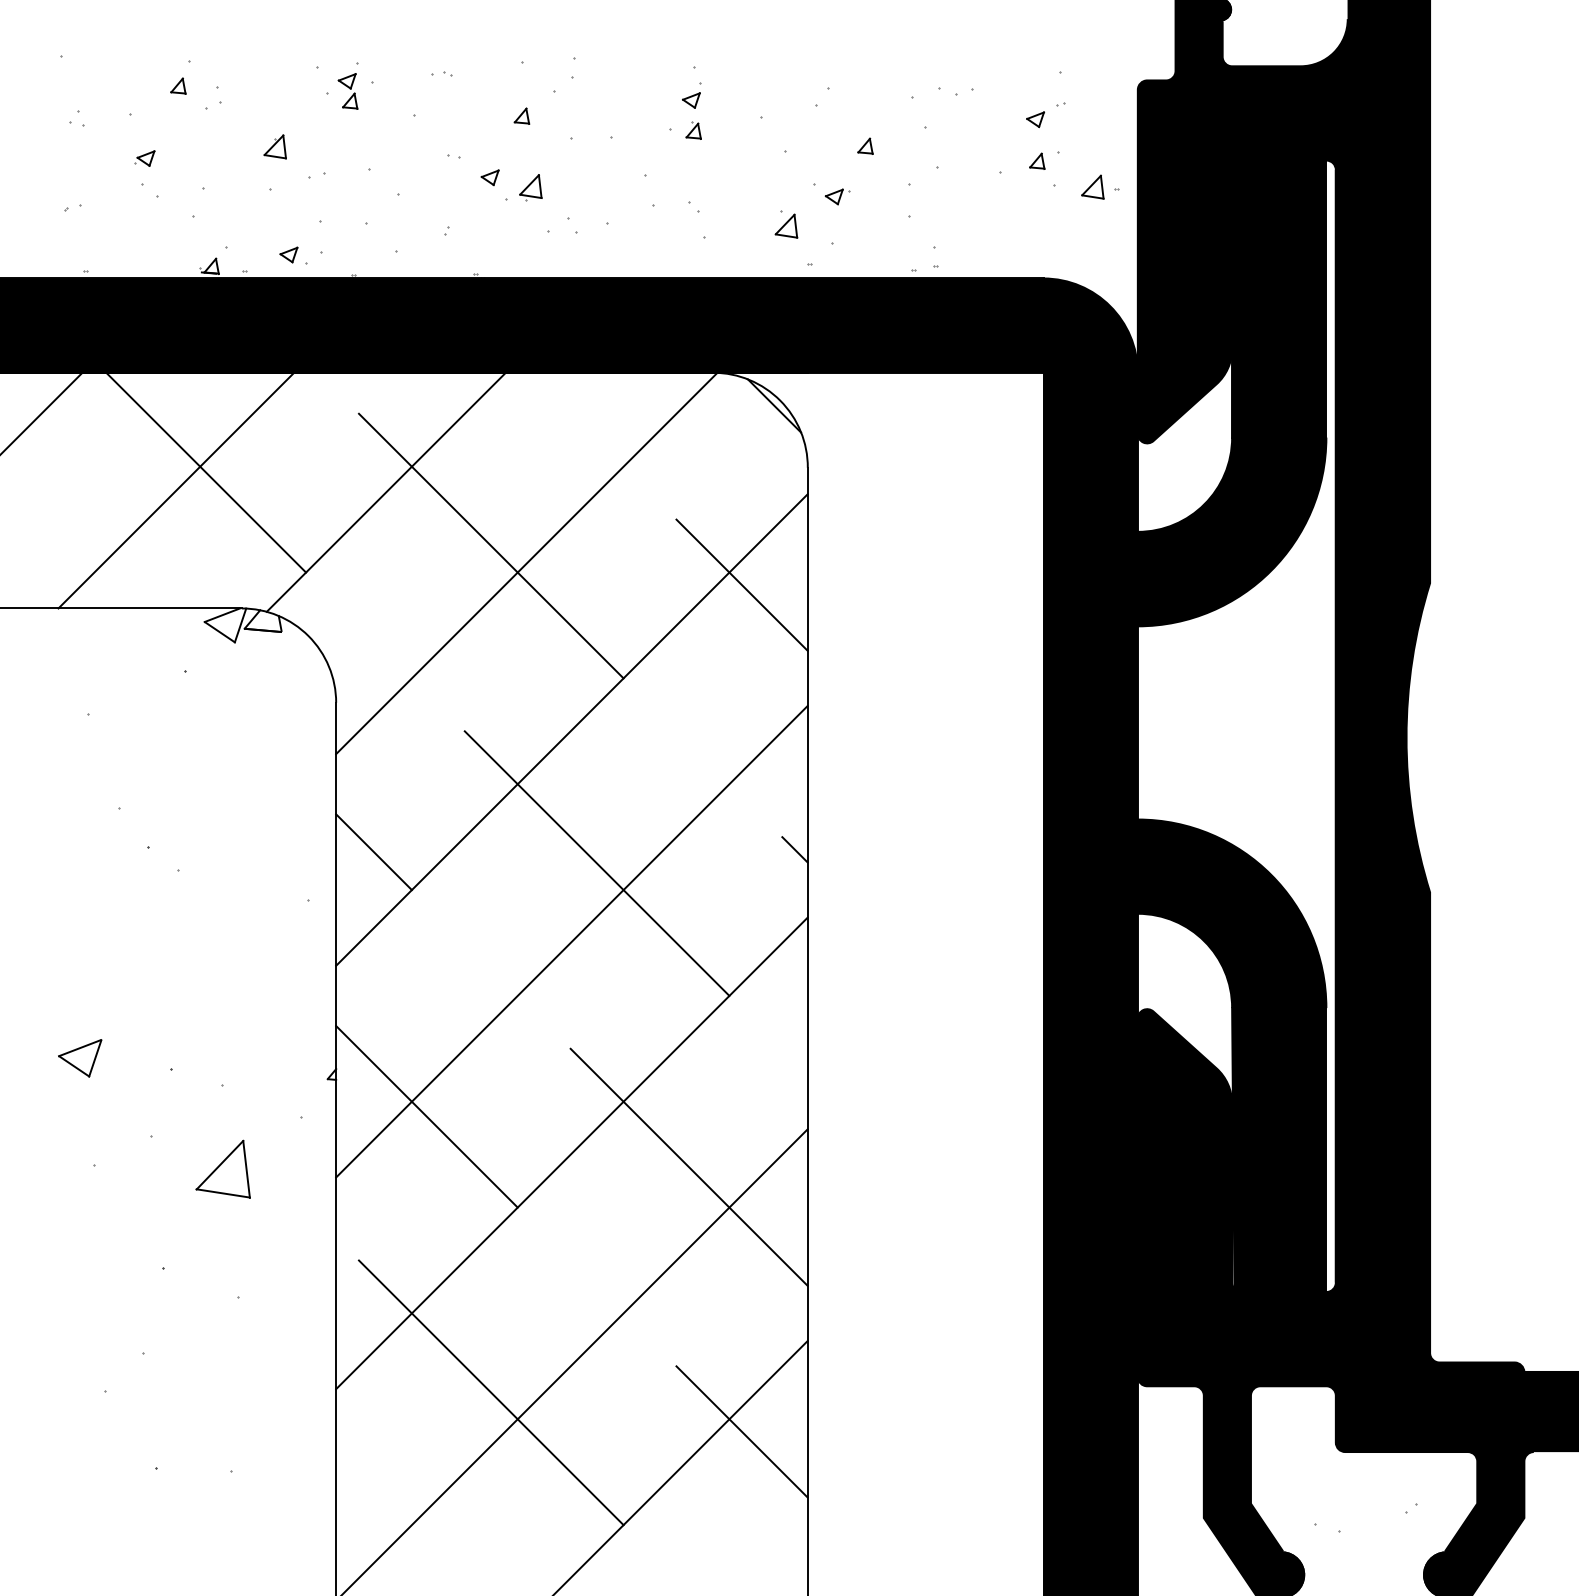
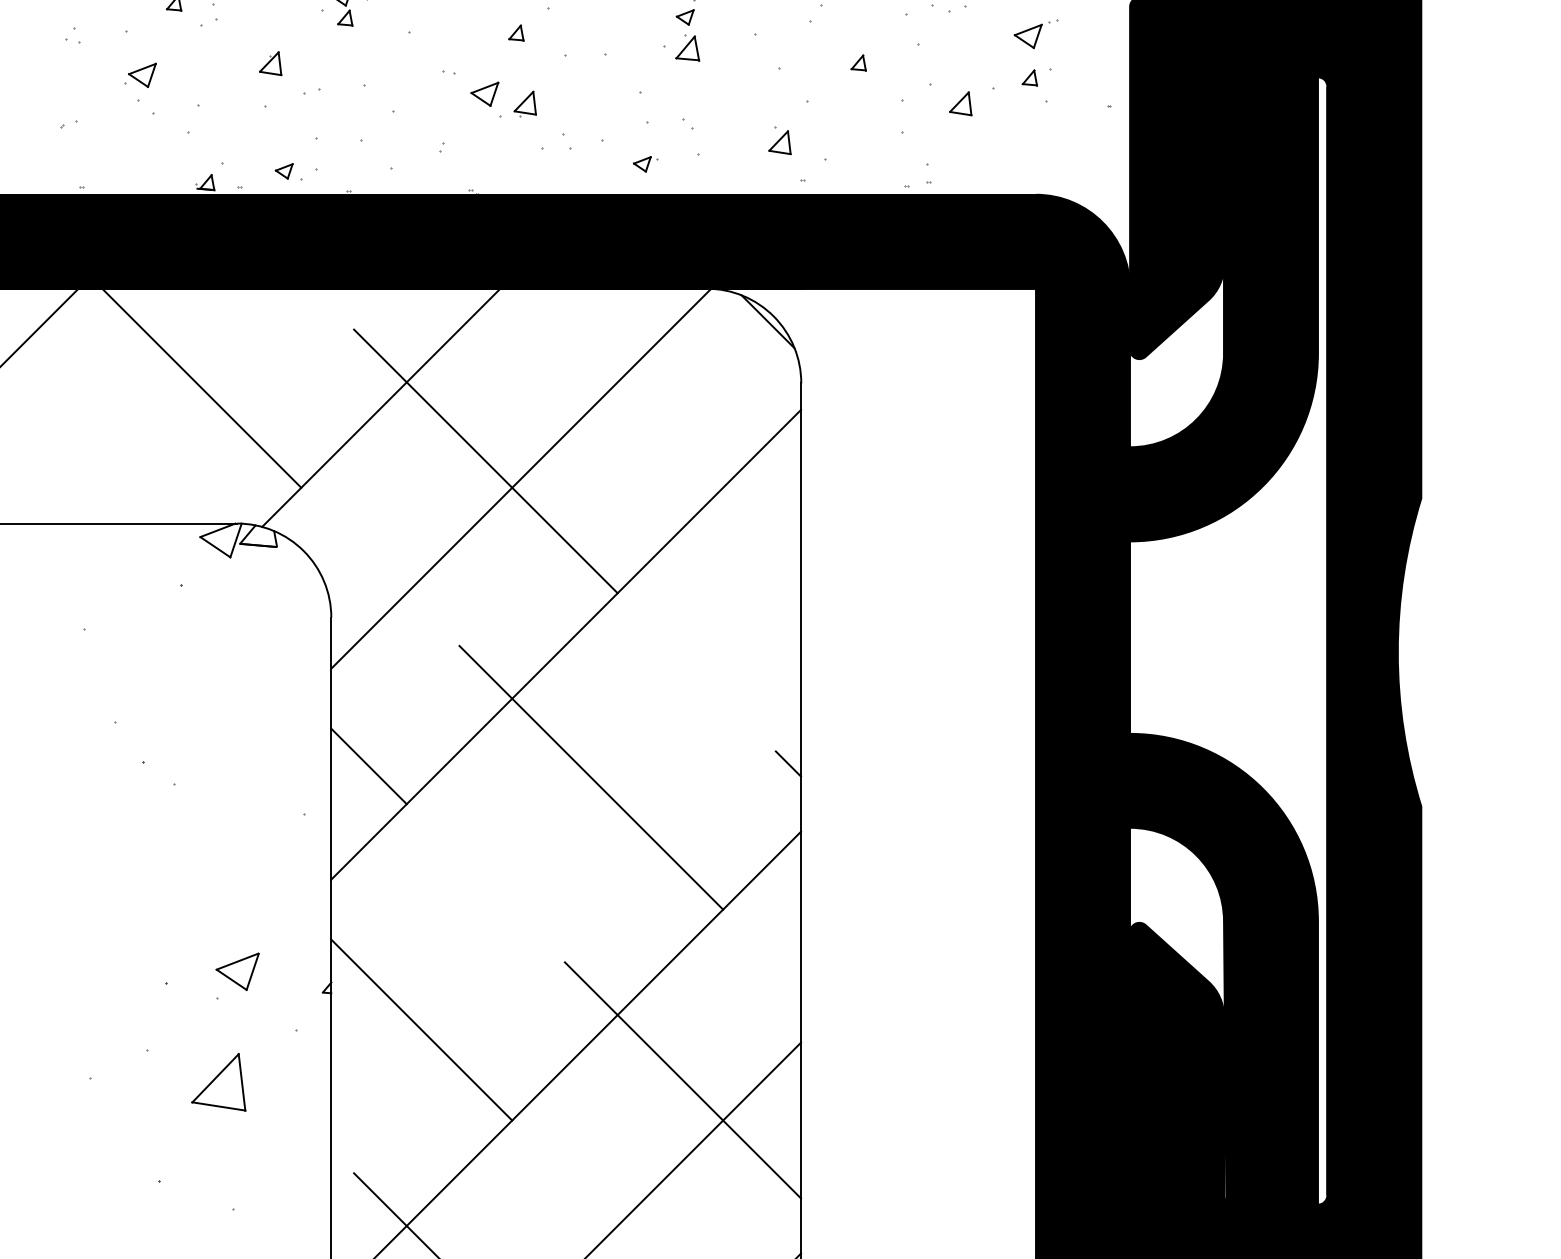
part: (1035, 119) -> (1028, 36), size x1.6
part: (693, 130) -> (687, 47), size x1.6
part: (144, 158) -> (140, 75), size x1.6
part: (489, 177) -> (484, 94), size x1.6
part: (1092, 186) -> (960, 103), moved
part: (837, 196) -> (645, 163), moved
line: (176, 490) -> (172, 406), removed
line: (741, 584) -> (735, 499), removed
line: (571, 941) -> (565, 855), removed
part: (80, 1058) -> (237, 971), moved

